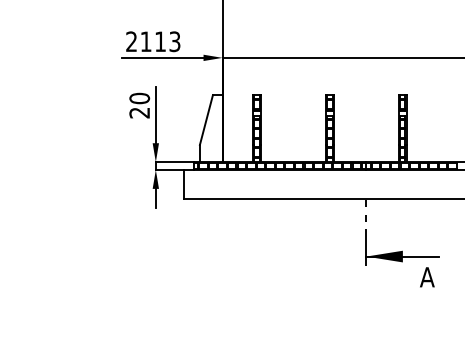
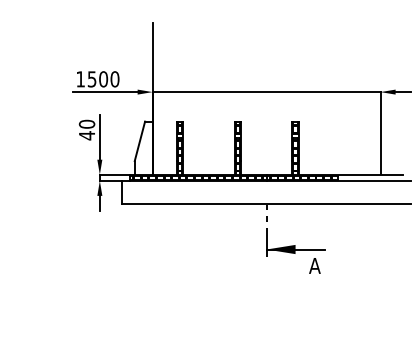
text: (152, 41) -> (97, 79), 2113 -> 1500
text: (138, 112) -> (86, 135), 20 -> 40

